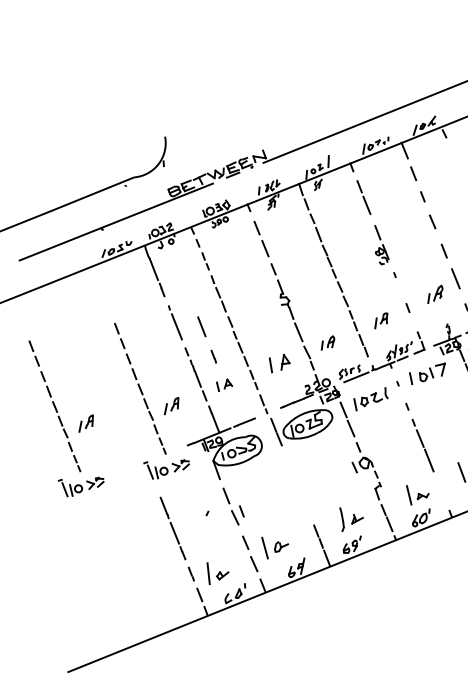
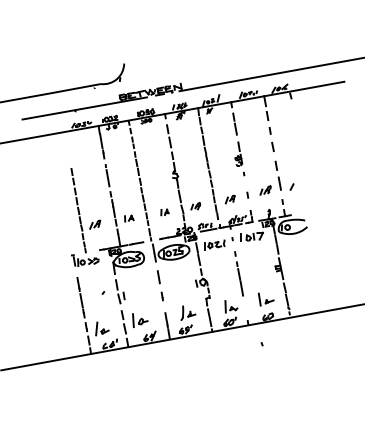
part: (205, 339) -> (159, 285), moved
part: (279, 363) -> (164, 212), size x0.62
part: (68, 415) -> (32, 217), removed

